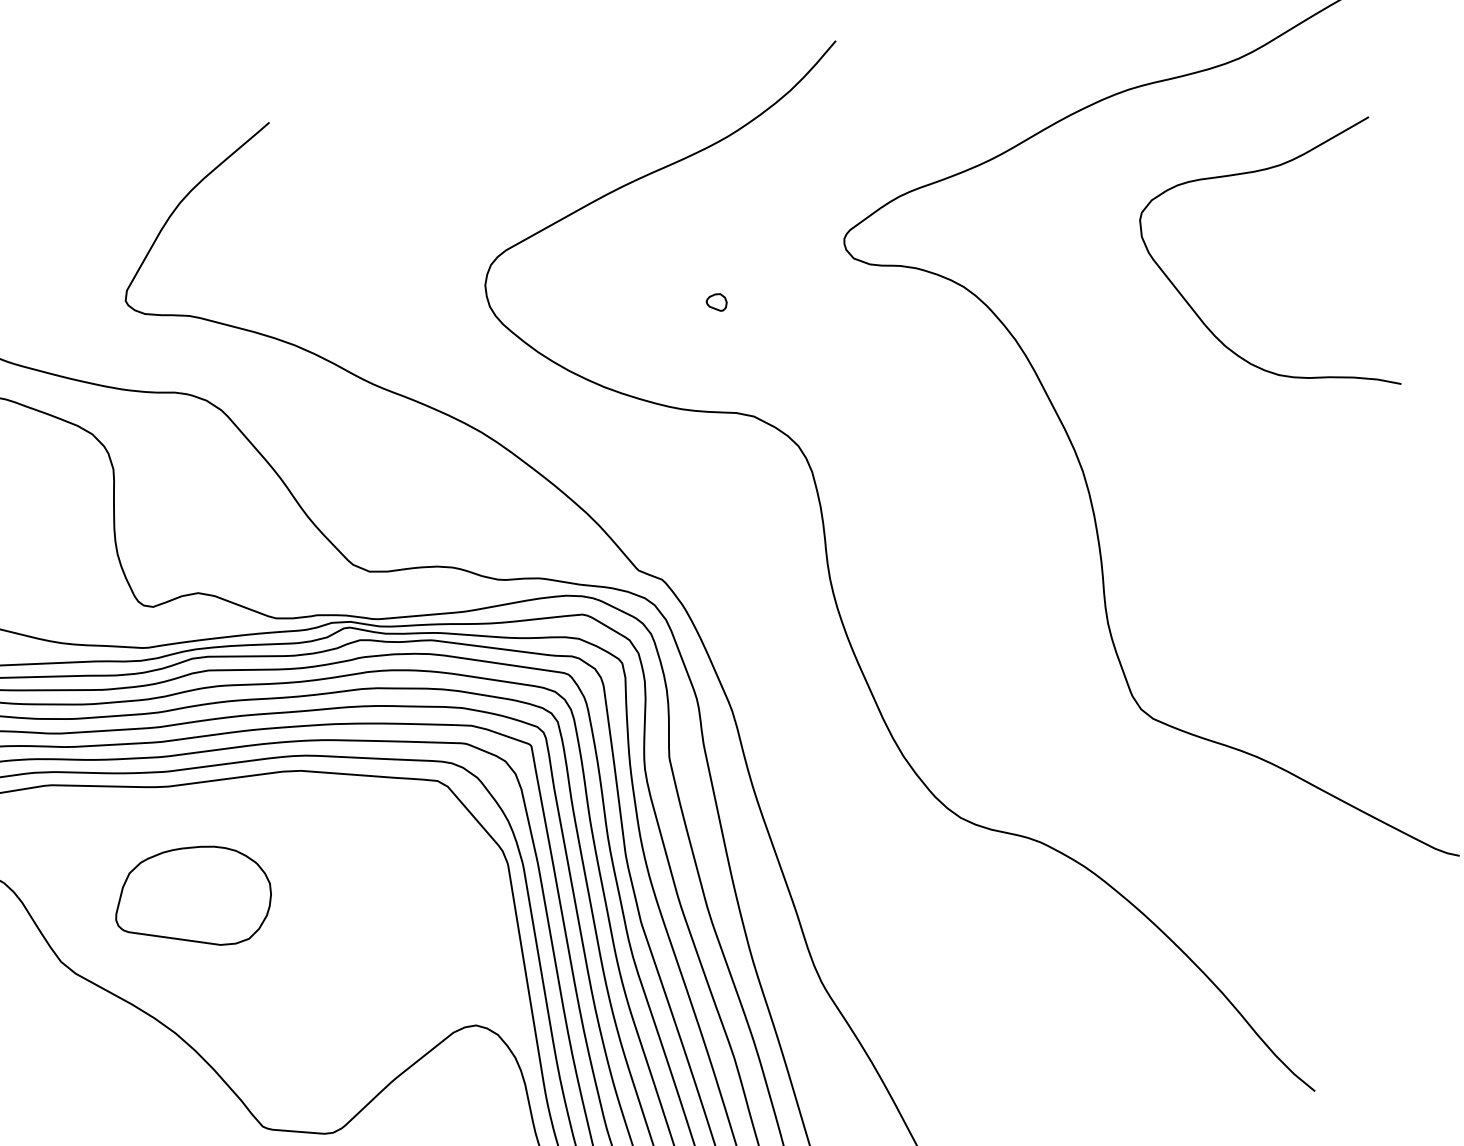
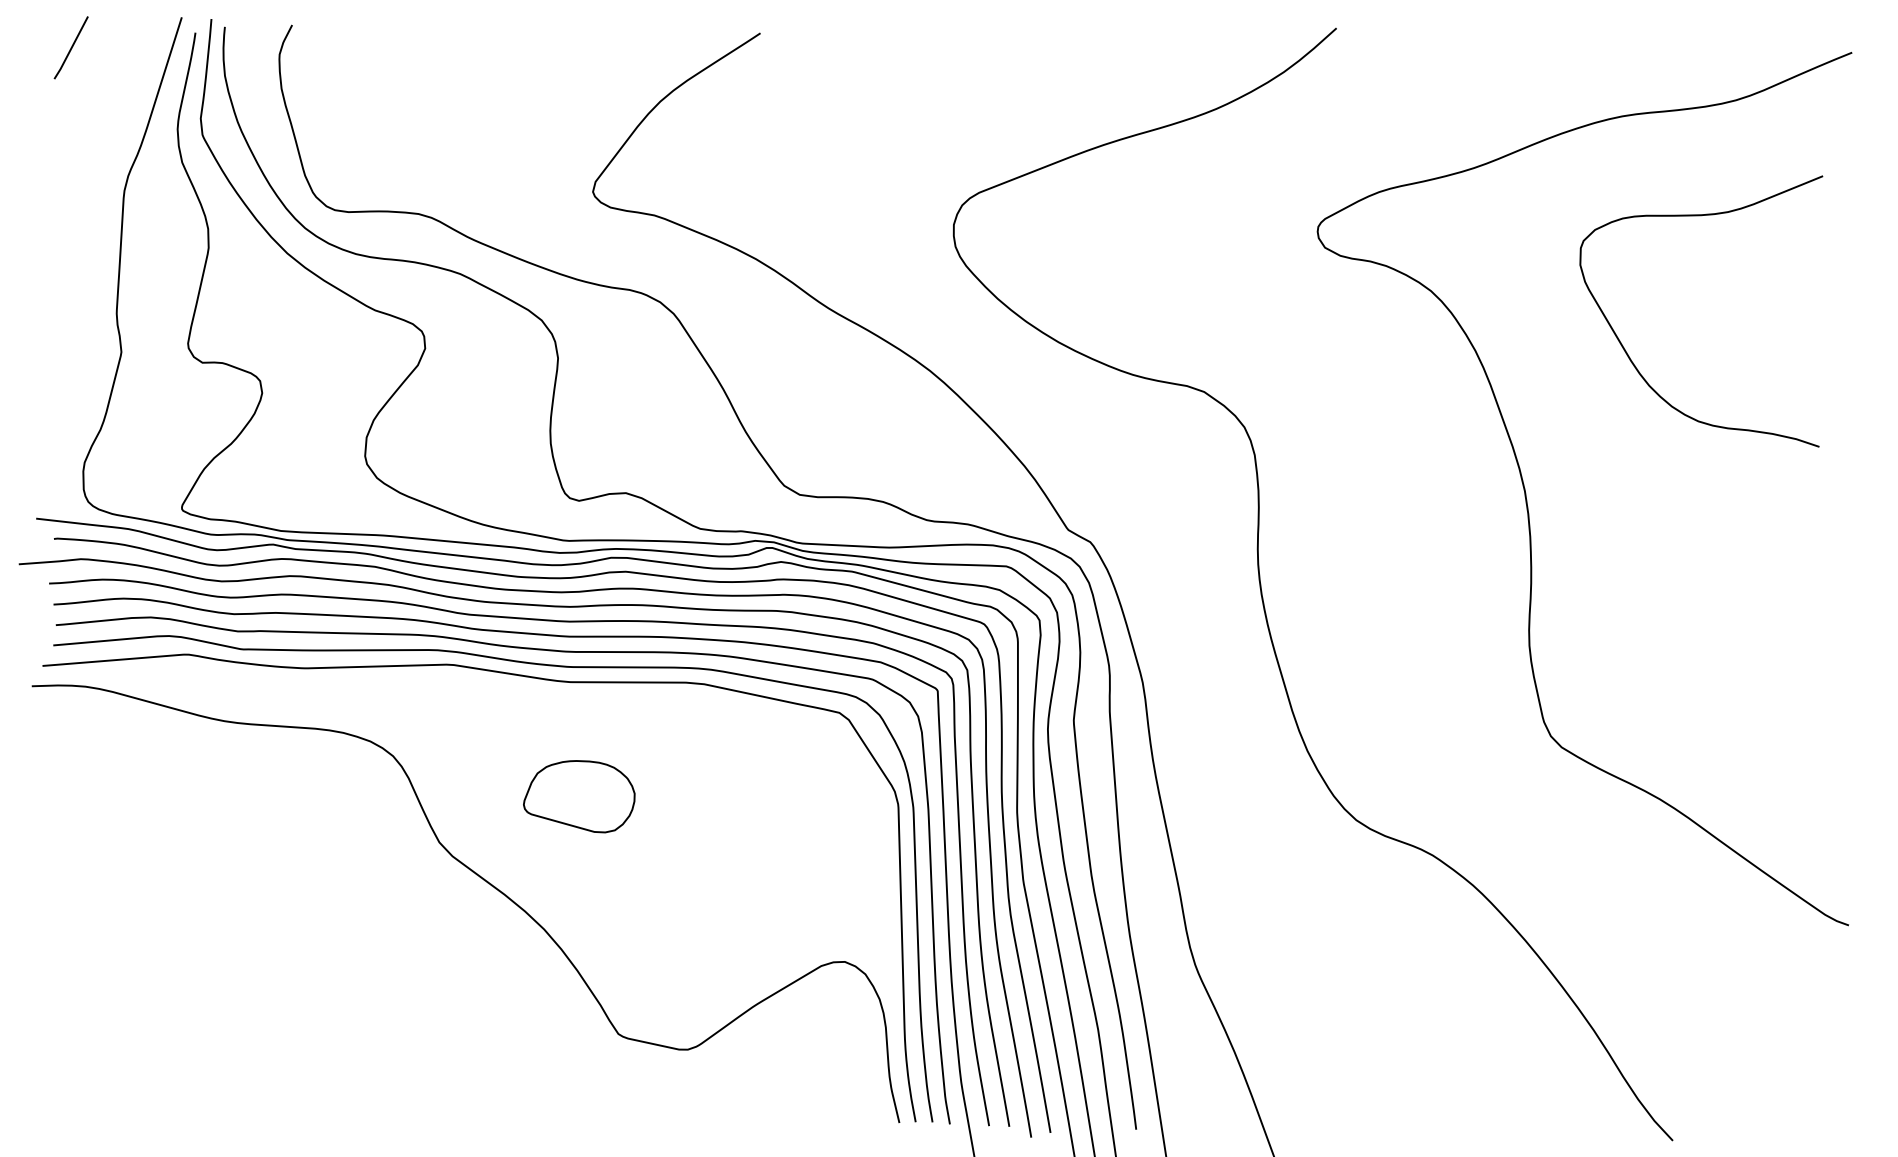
part: (716, 302) -> (1182, 273), removed
curve: (1199, 316) -> (1627, 352), moved
part: (192, 897) -> (579, 796), size x0.7

